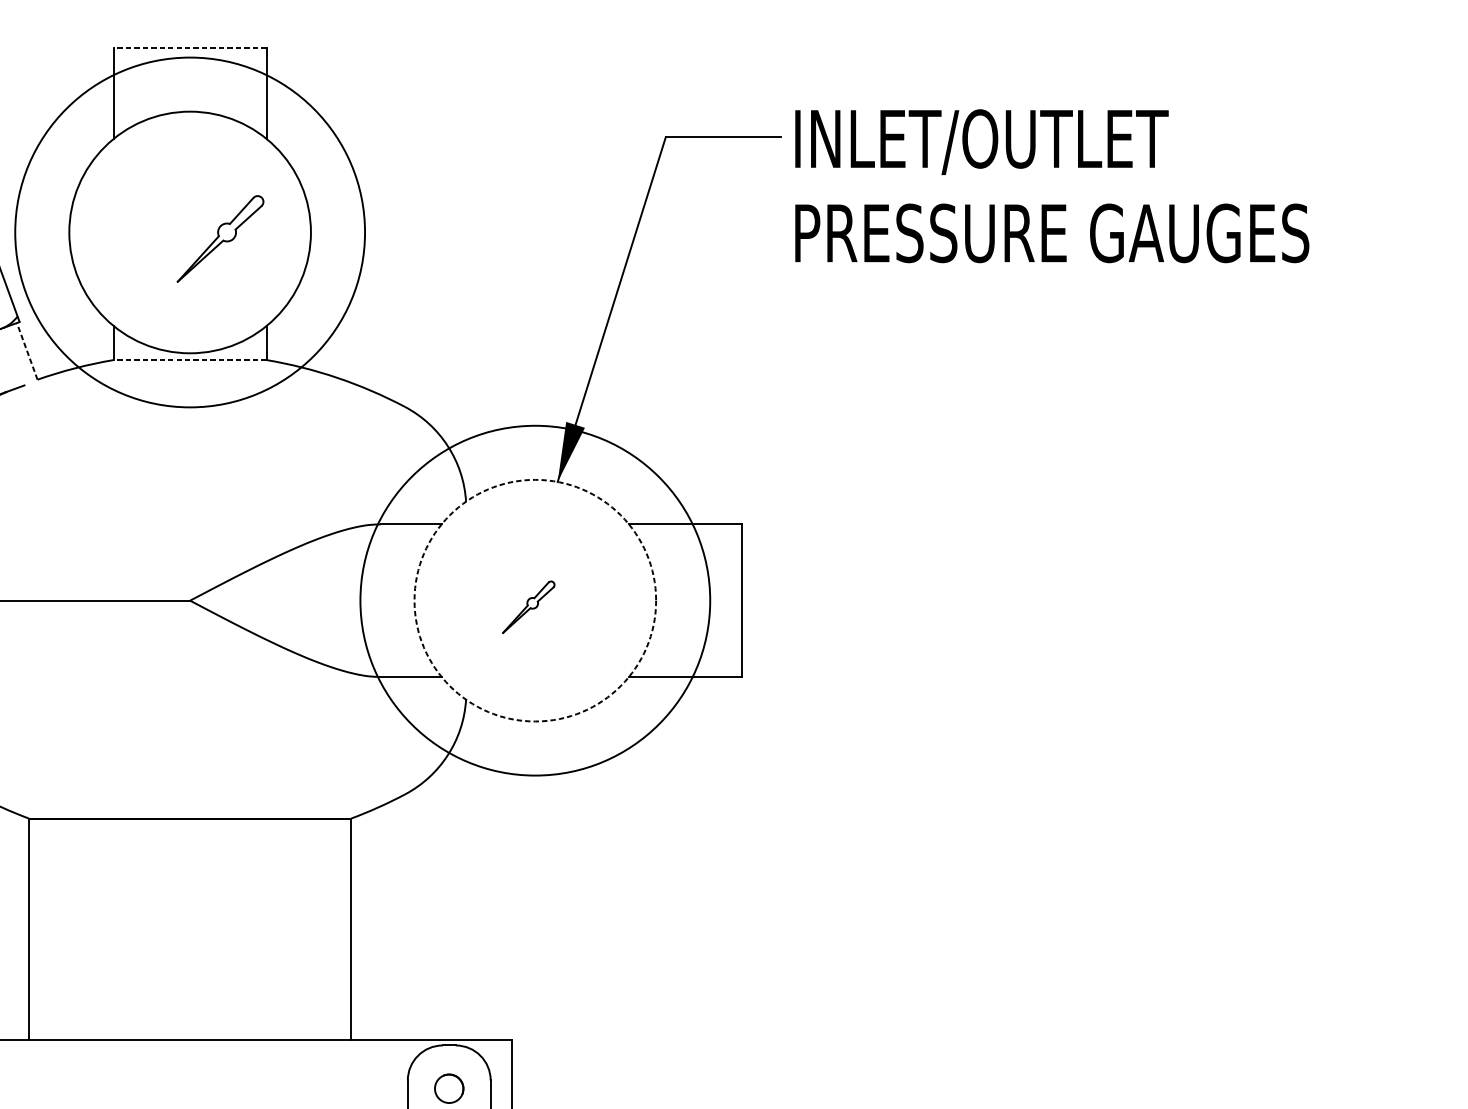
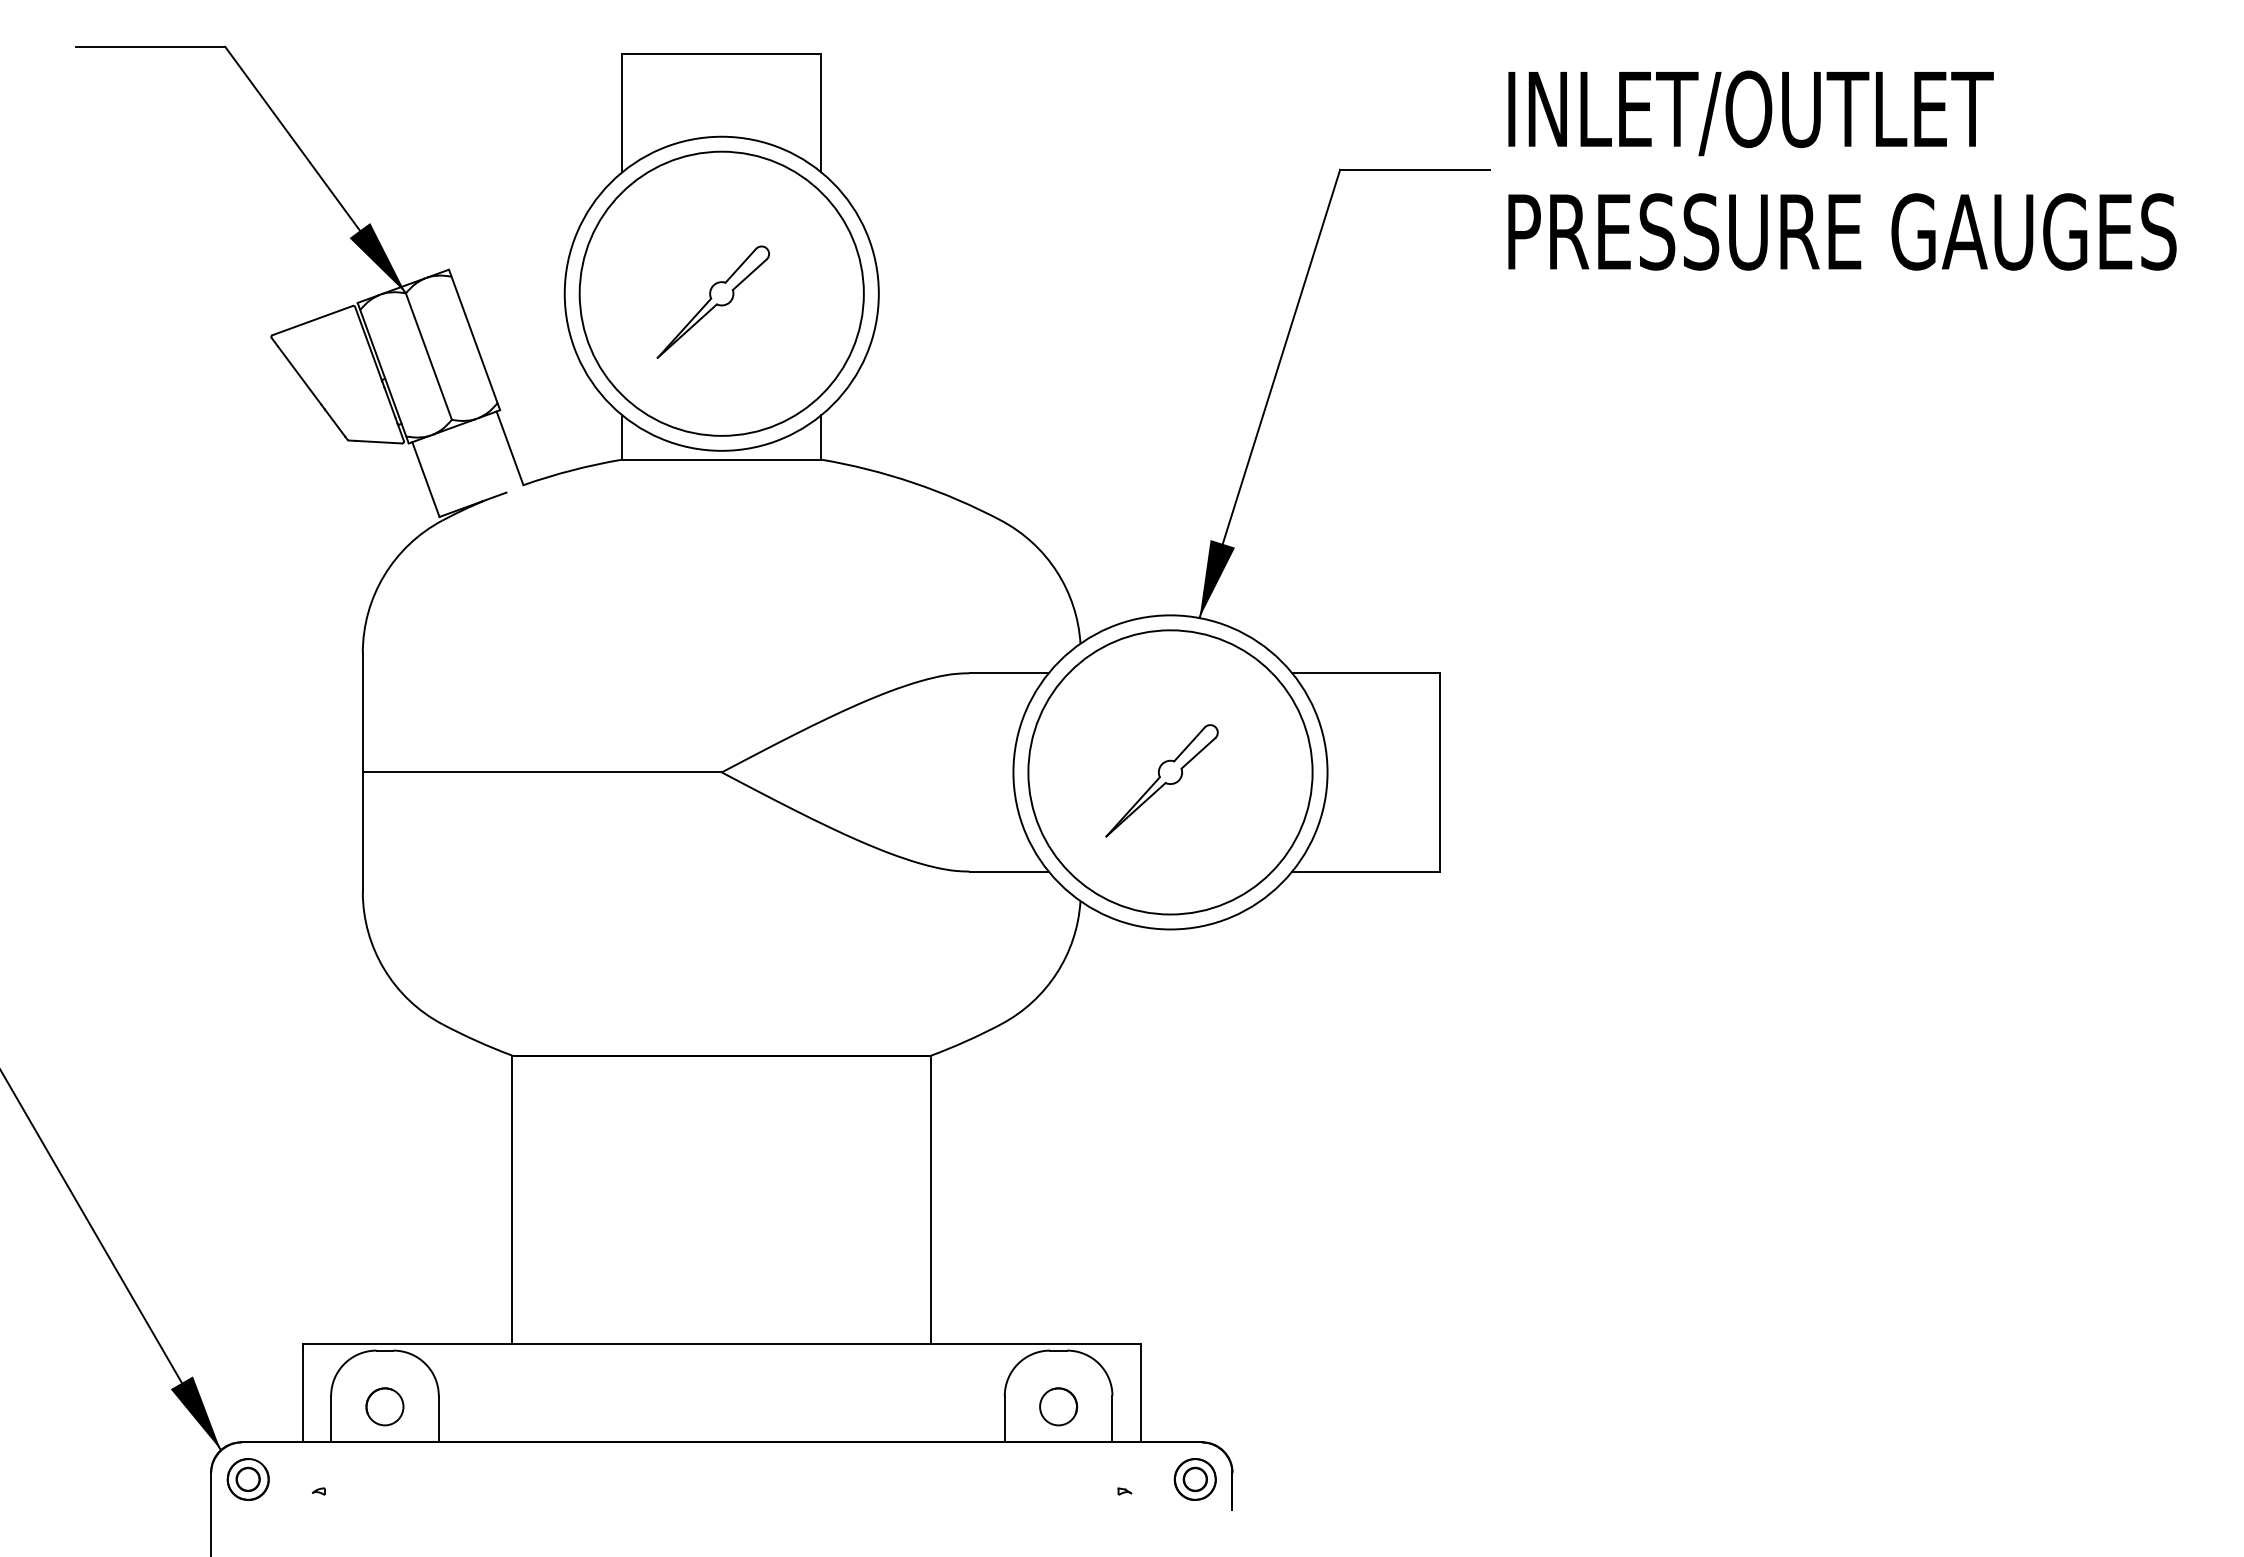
line: (189, 48) -> (721, 54), dashed -> solid
text: (1052, 186) -> (1842, 170), moved
circle: (189, 232) -> (721, 293), size x0.62
part: (219, 238) -> (712, 301), moved
line: (26, 350) -> (509, 447), dashed -> solid
line: (189, 359) -> (721, 459), dashed -> solid
circle: (535, 600) -> (1170, 772), dashed -> solid
circle: (535, 600) -> (1170, 772), size x0.62
part: (528, 606) -> (1161, 780), size x1.67

